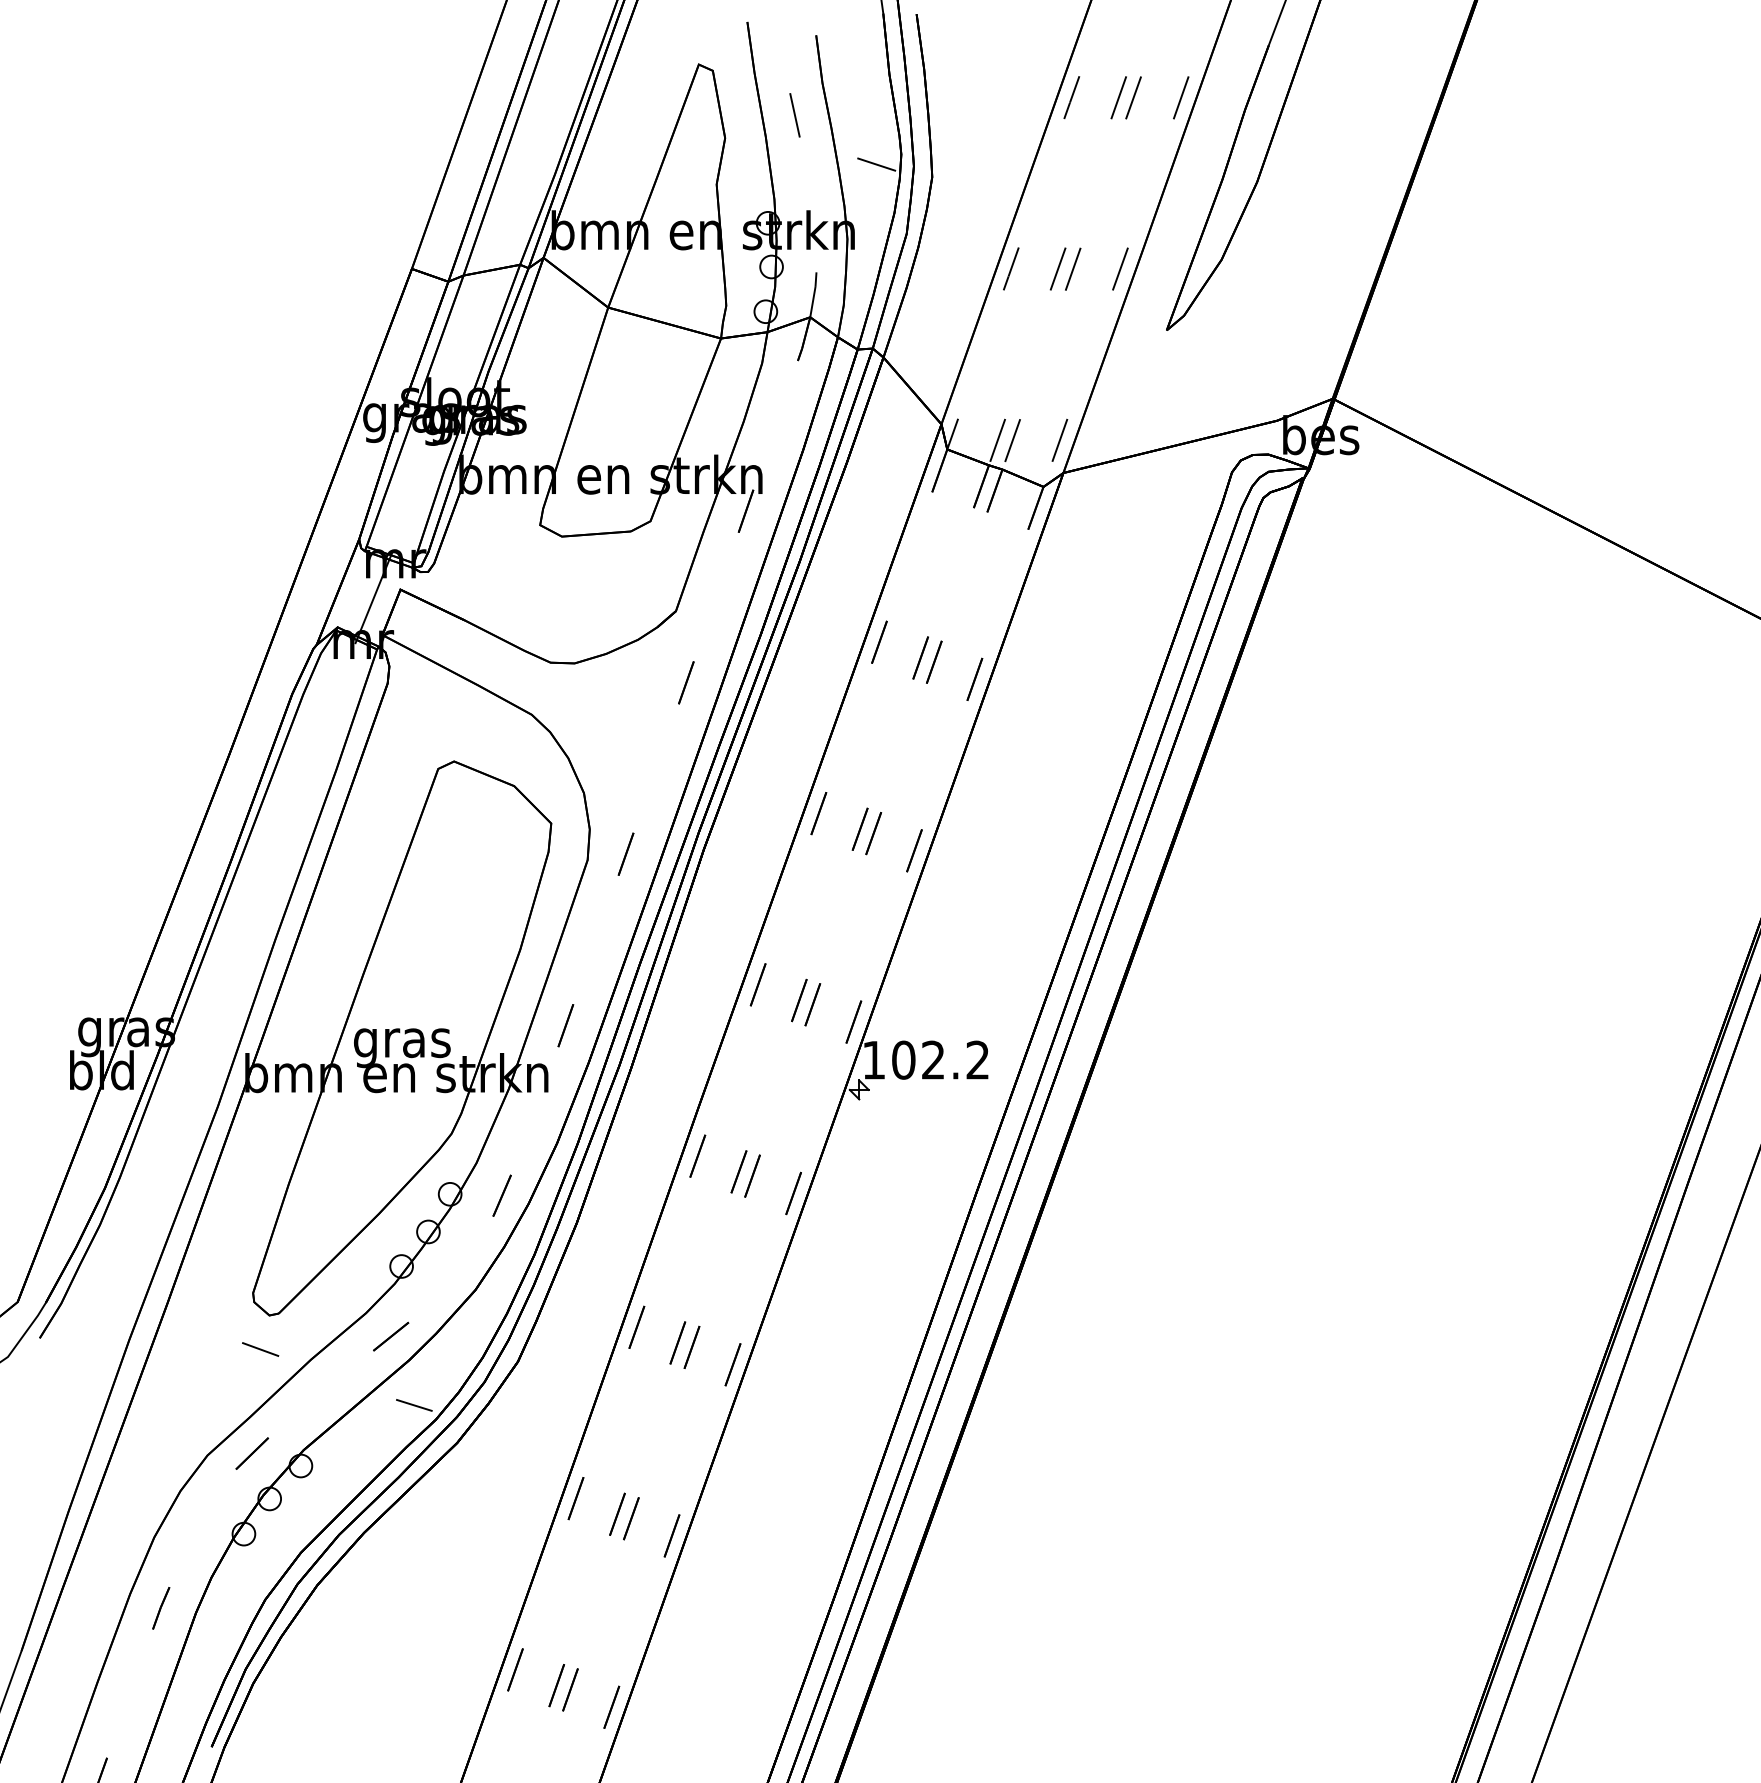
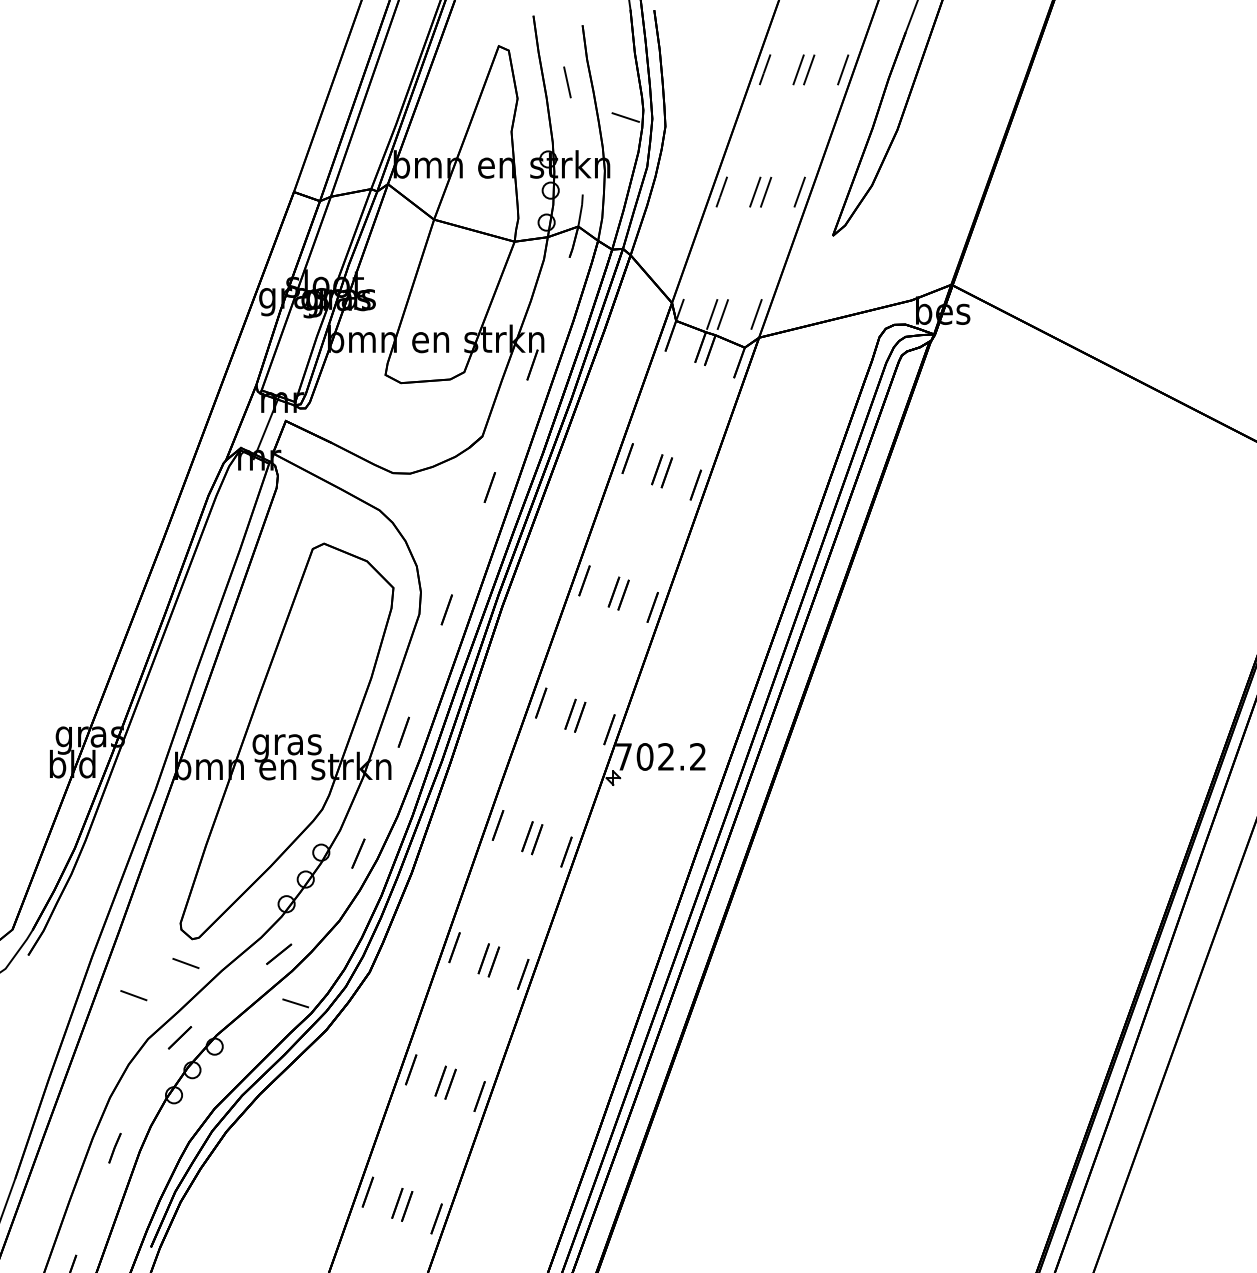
text: (873, 1060) -> (623, 757), 102.2 -> 702.2
line: (187, 1394) -> (133, 995), added

